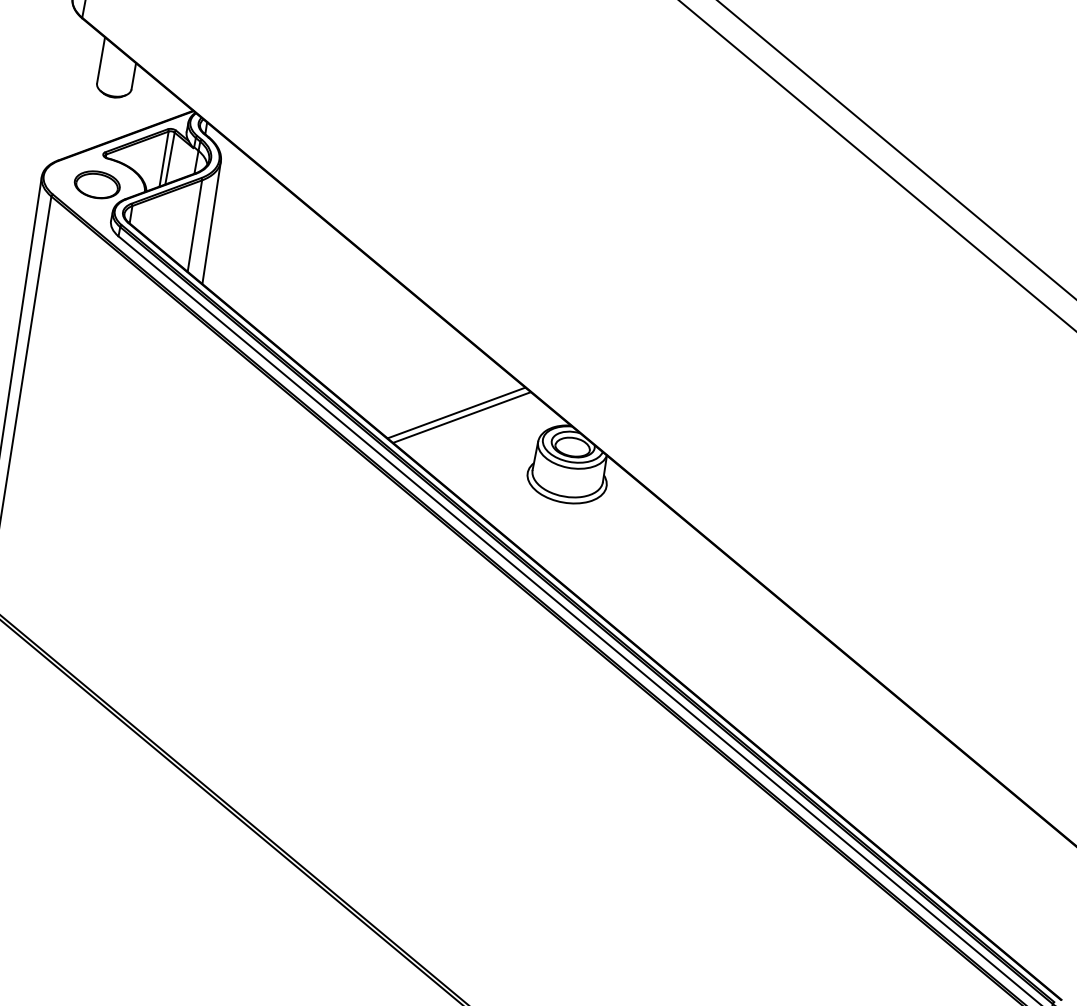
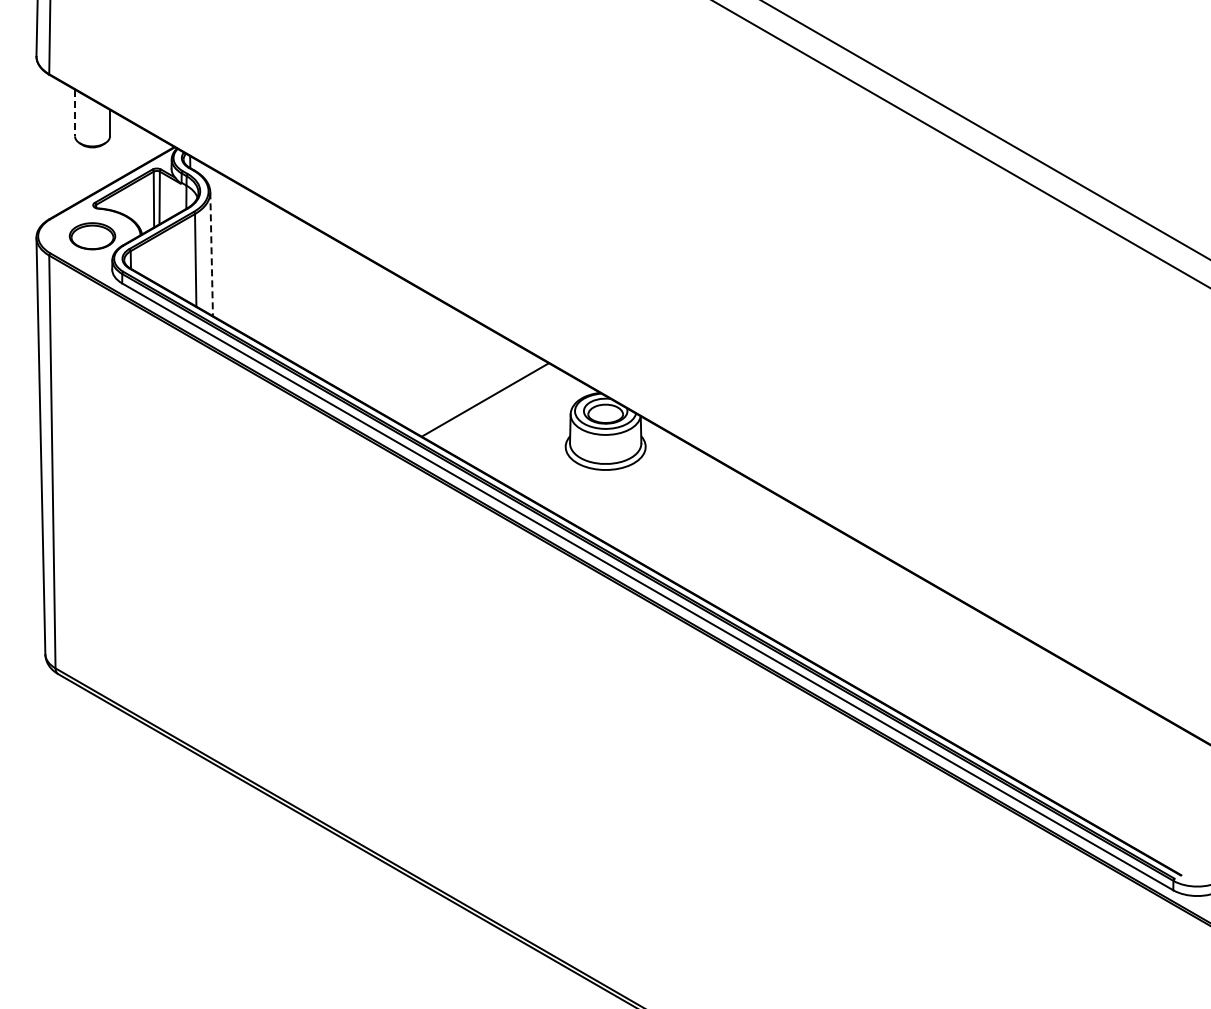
line: (101, 60) -> (75, 113), solid -> dashed
line: (211, 223) -> (211, 254), solid -> dashed
line: (462, 417) -> (491, 403), removed

